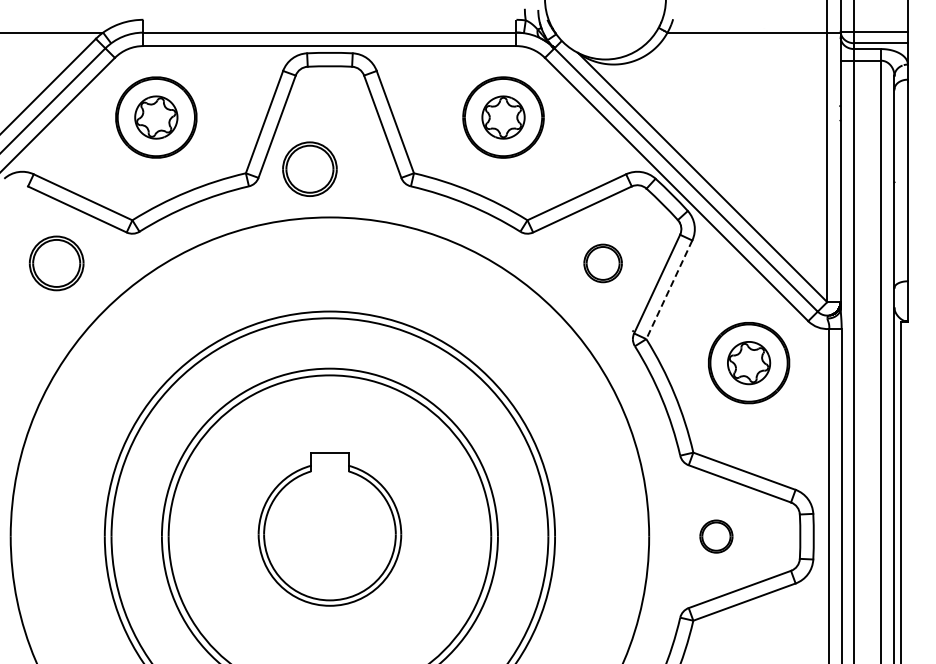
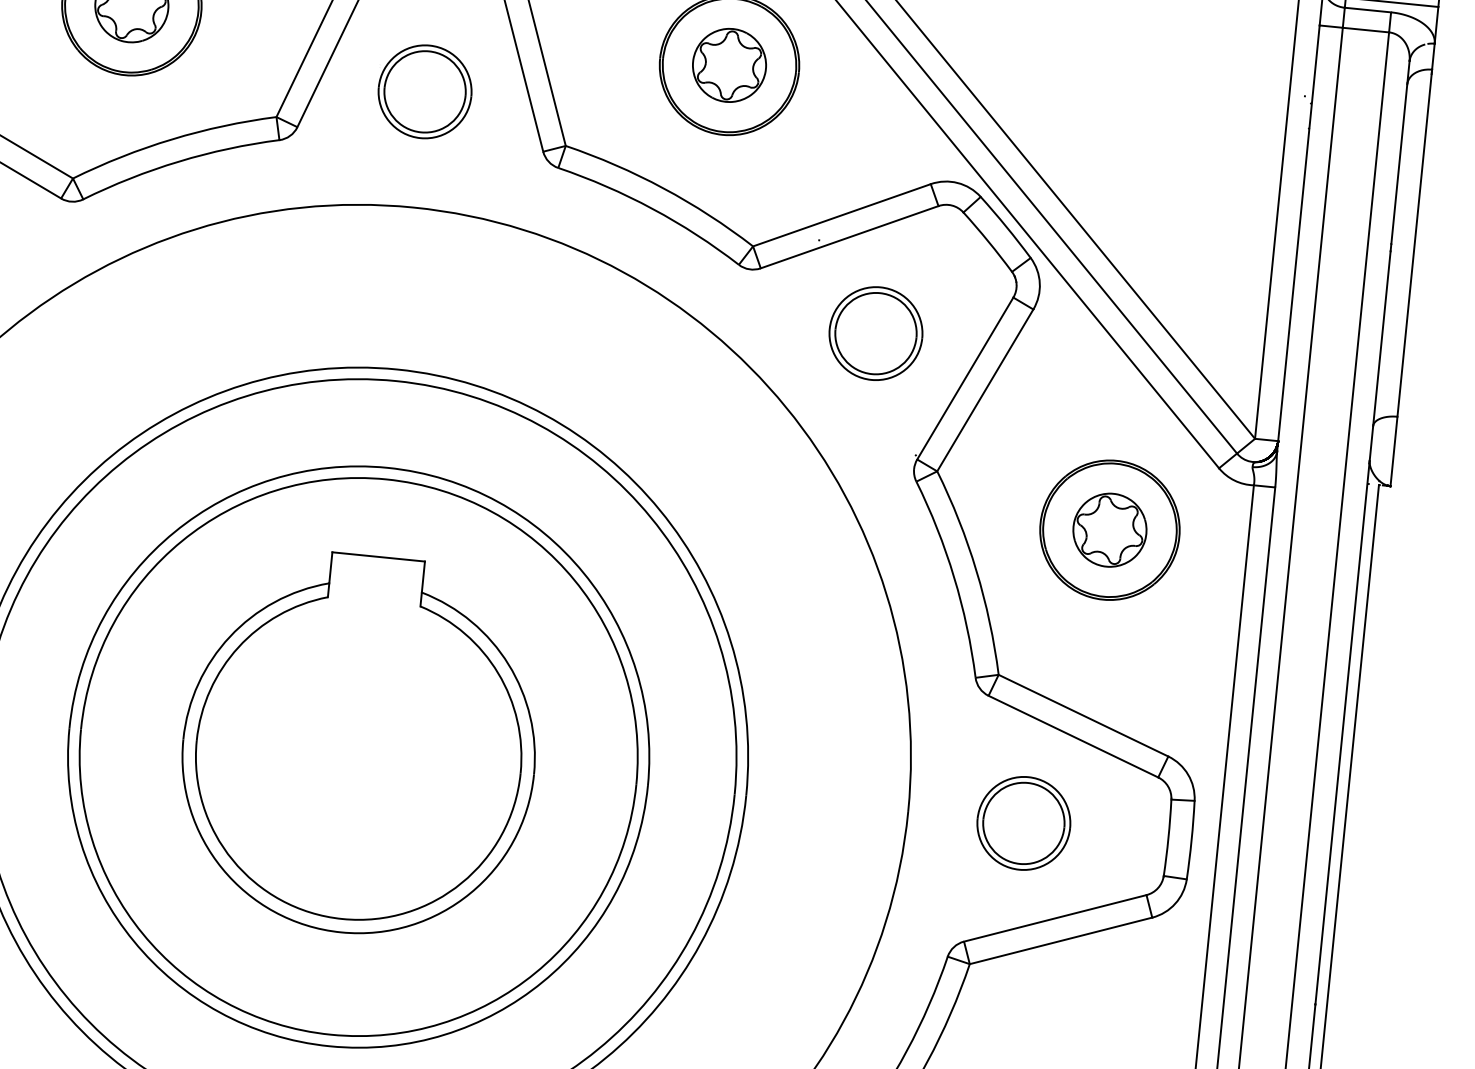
part: (309, 168) -> (424, 90), moved
part: (602, 263) -> (874, 333), size x1.43
line: (669, 290) -> (985, 391), dashed -> solid
part: (329, 529) -> (359, 744), size x1.43
part: (716, 536) -> (1024, 823), size x1.67

